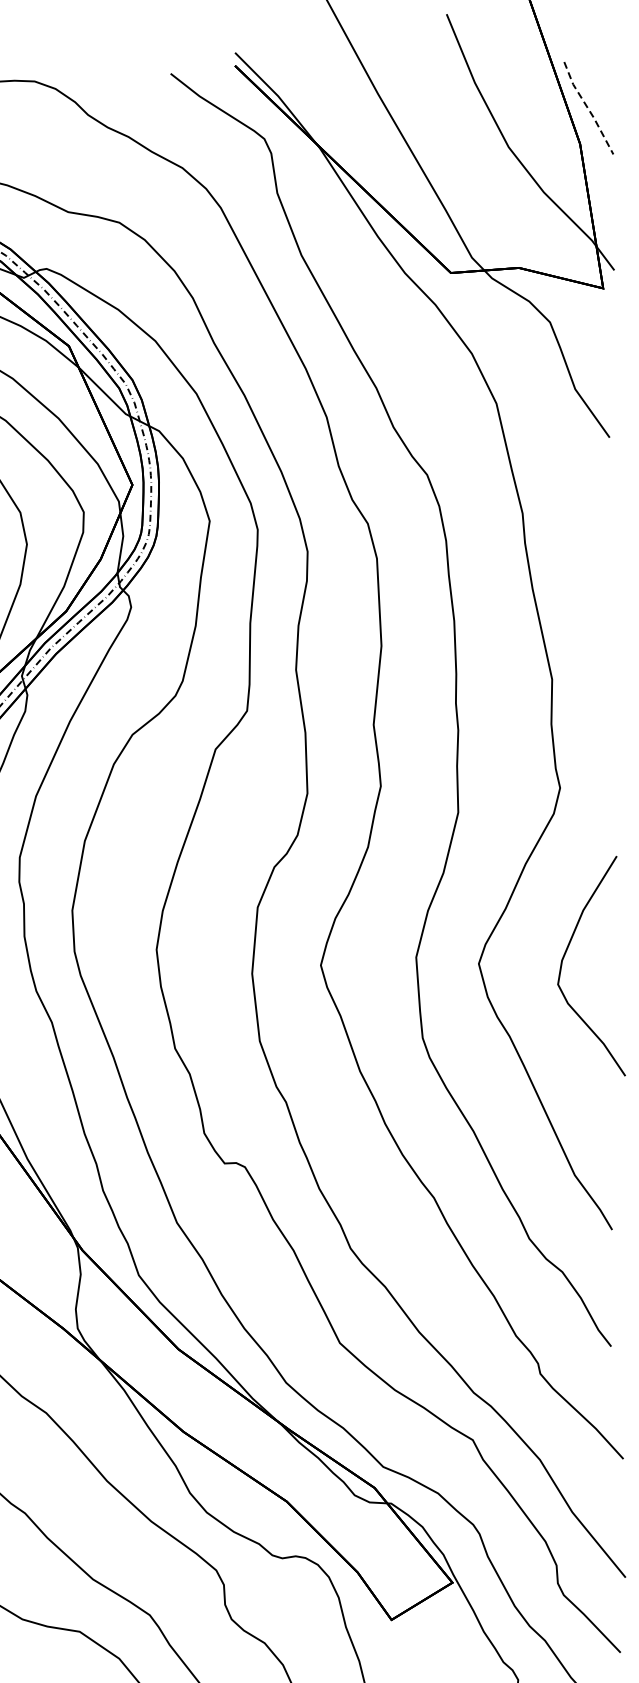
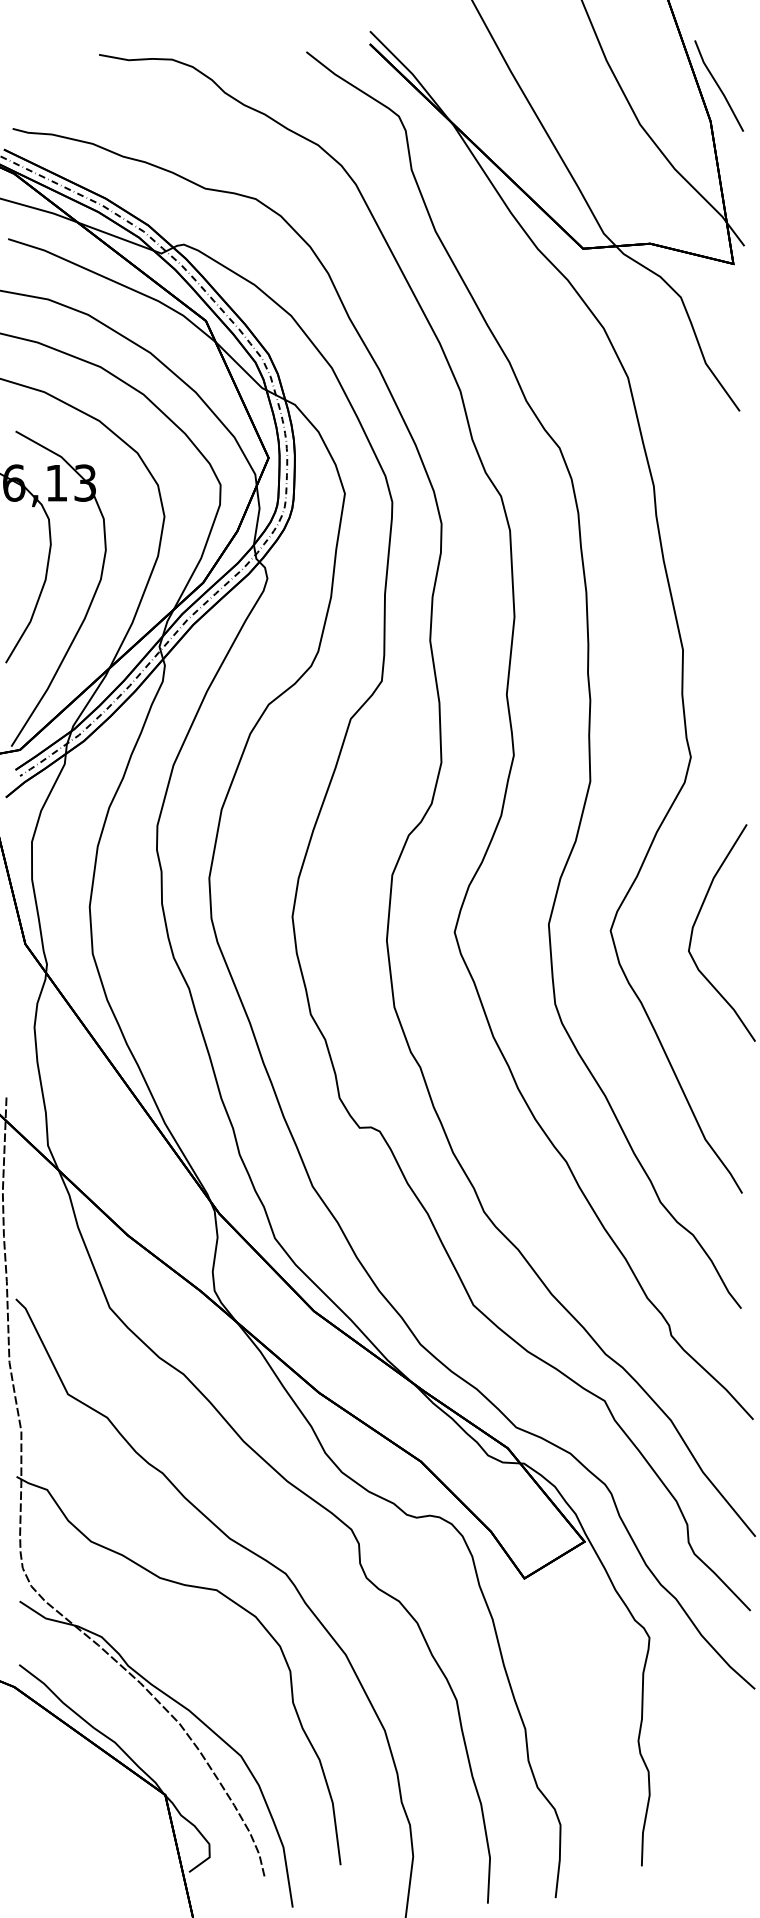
line: (588, 108) -> (718, 86), dashed -> solid

